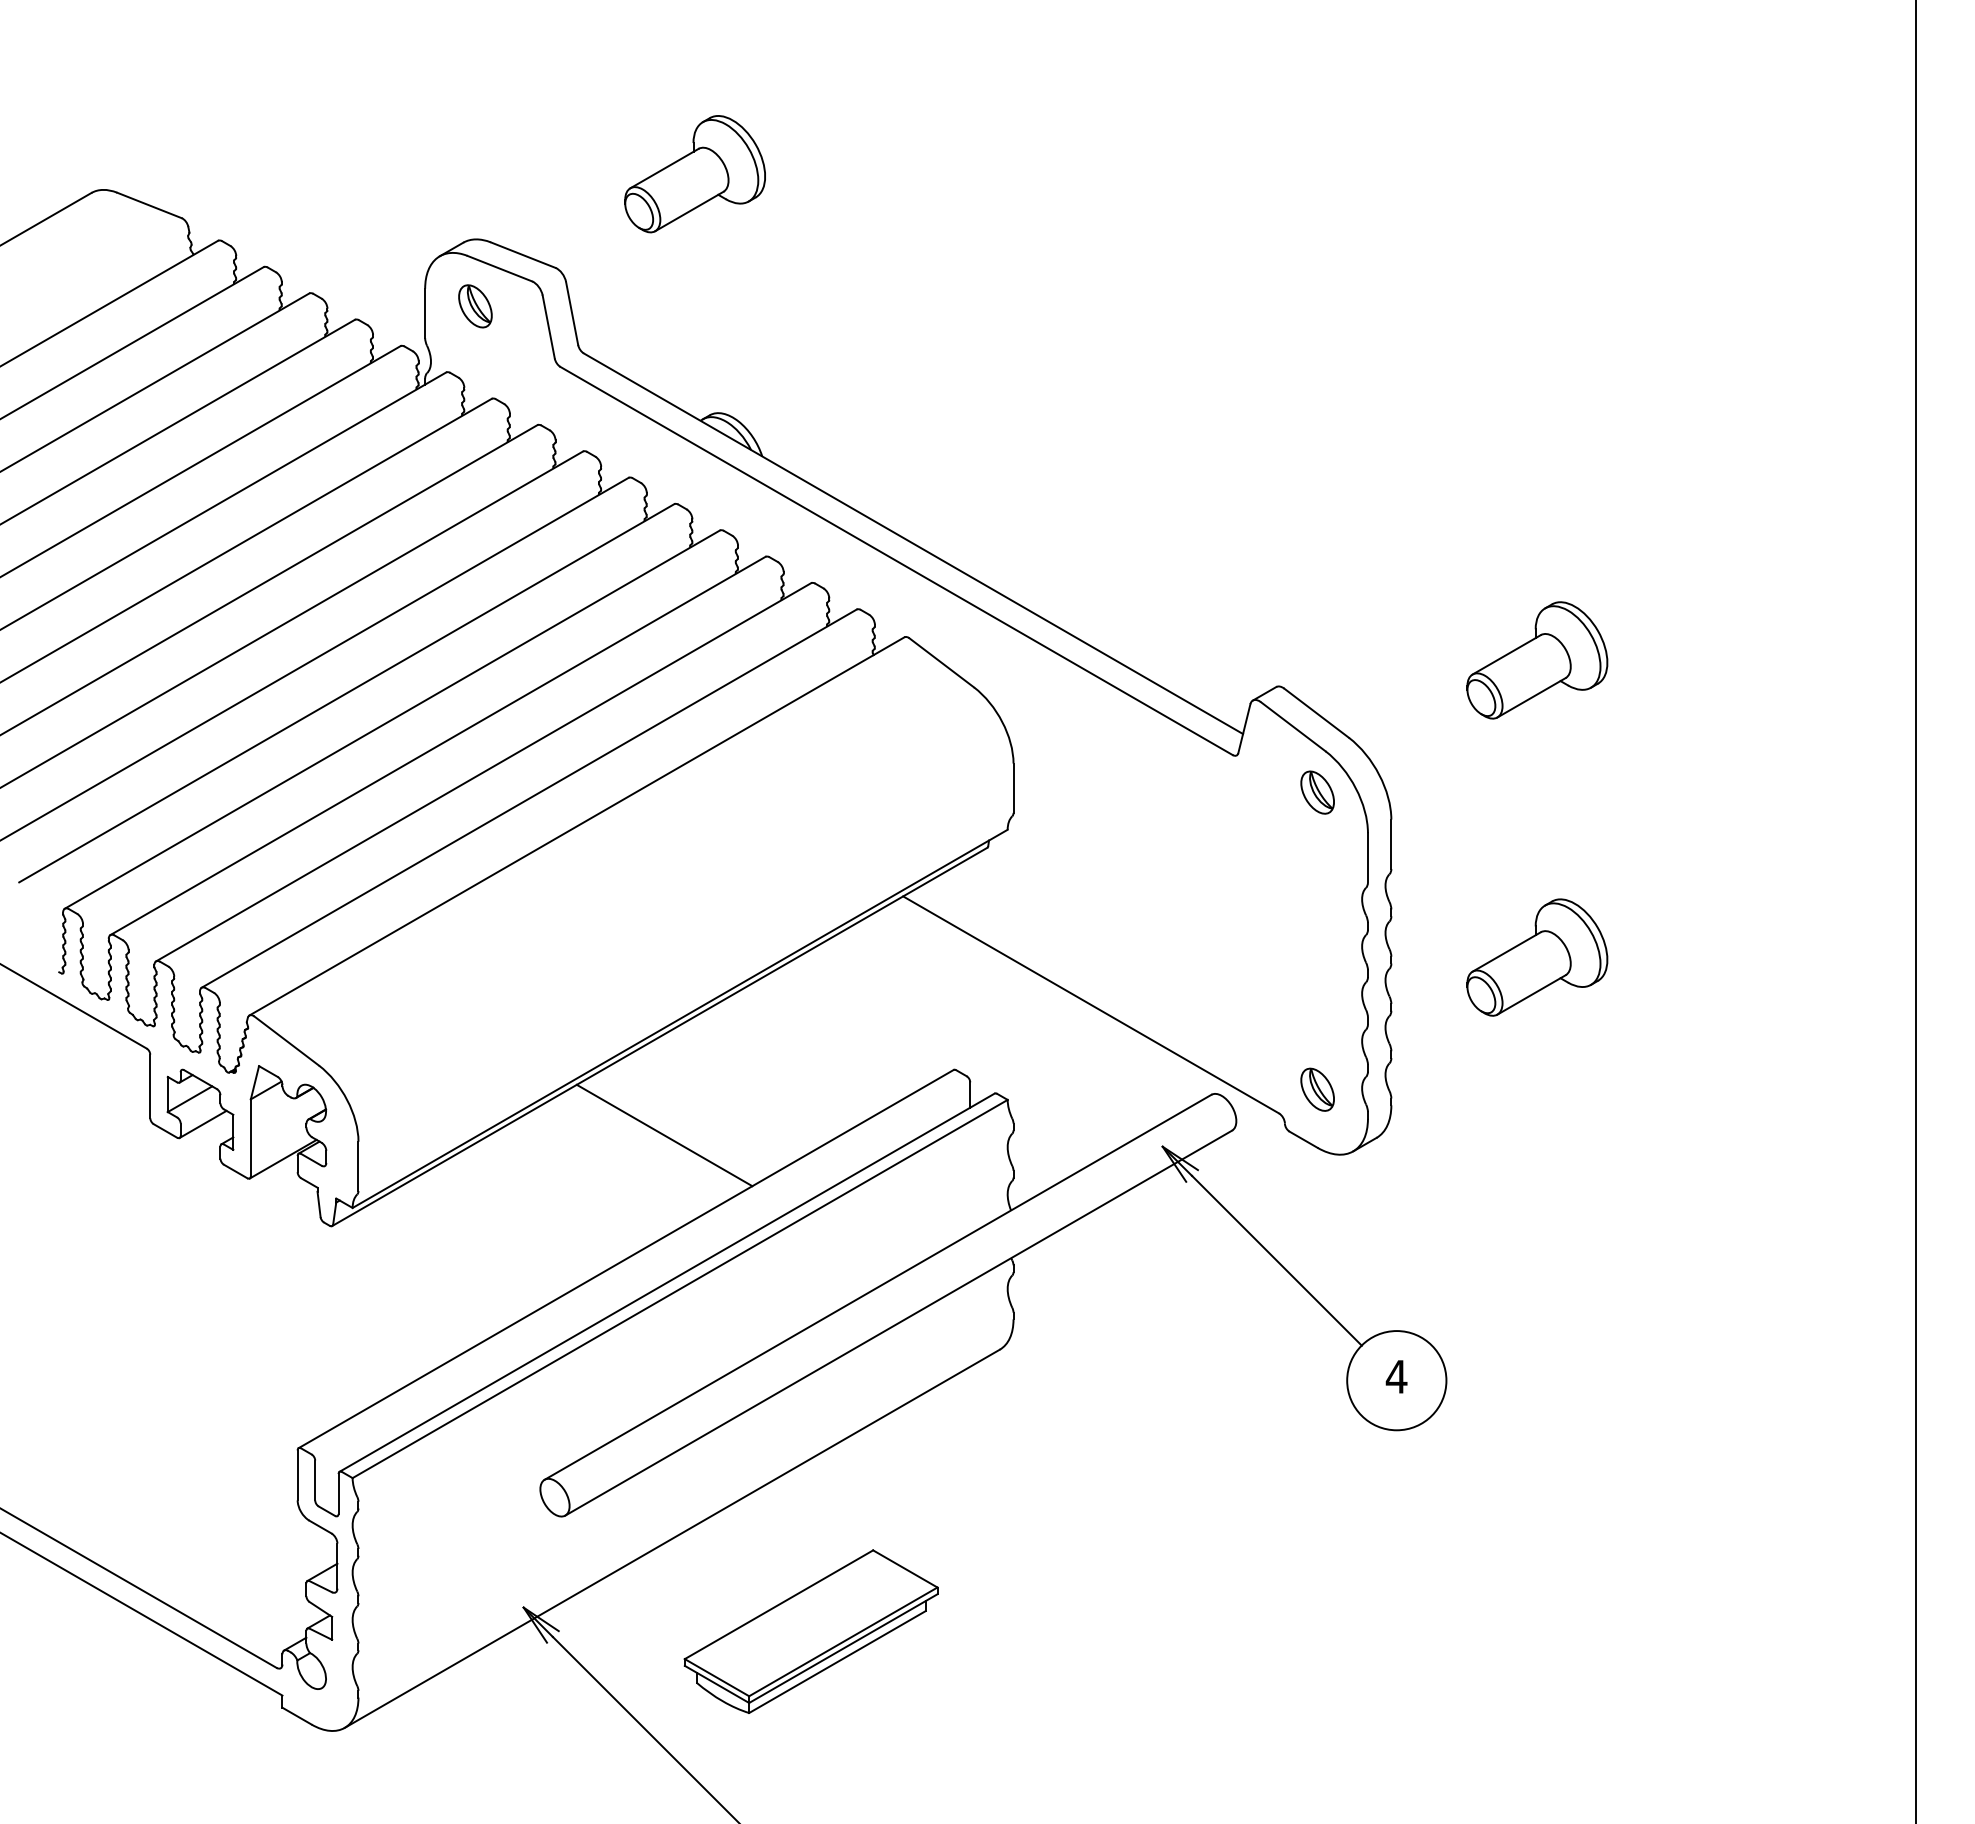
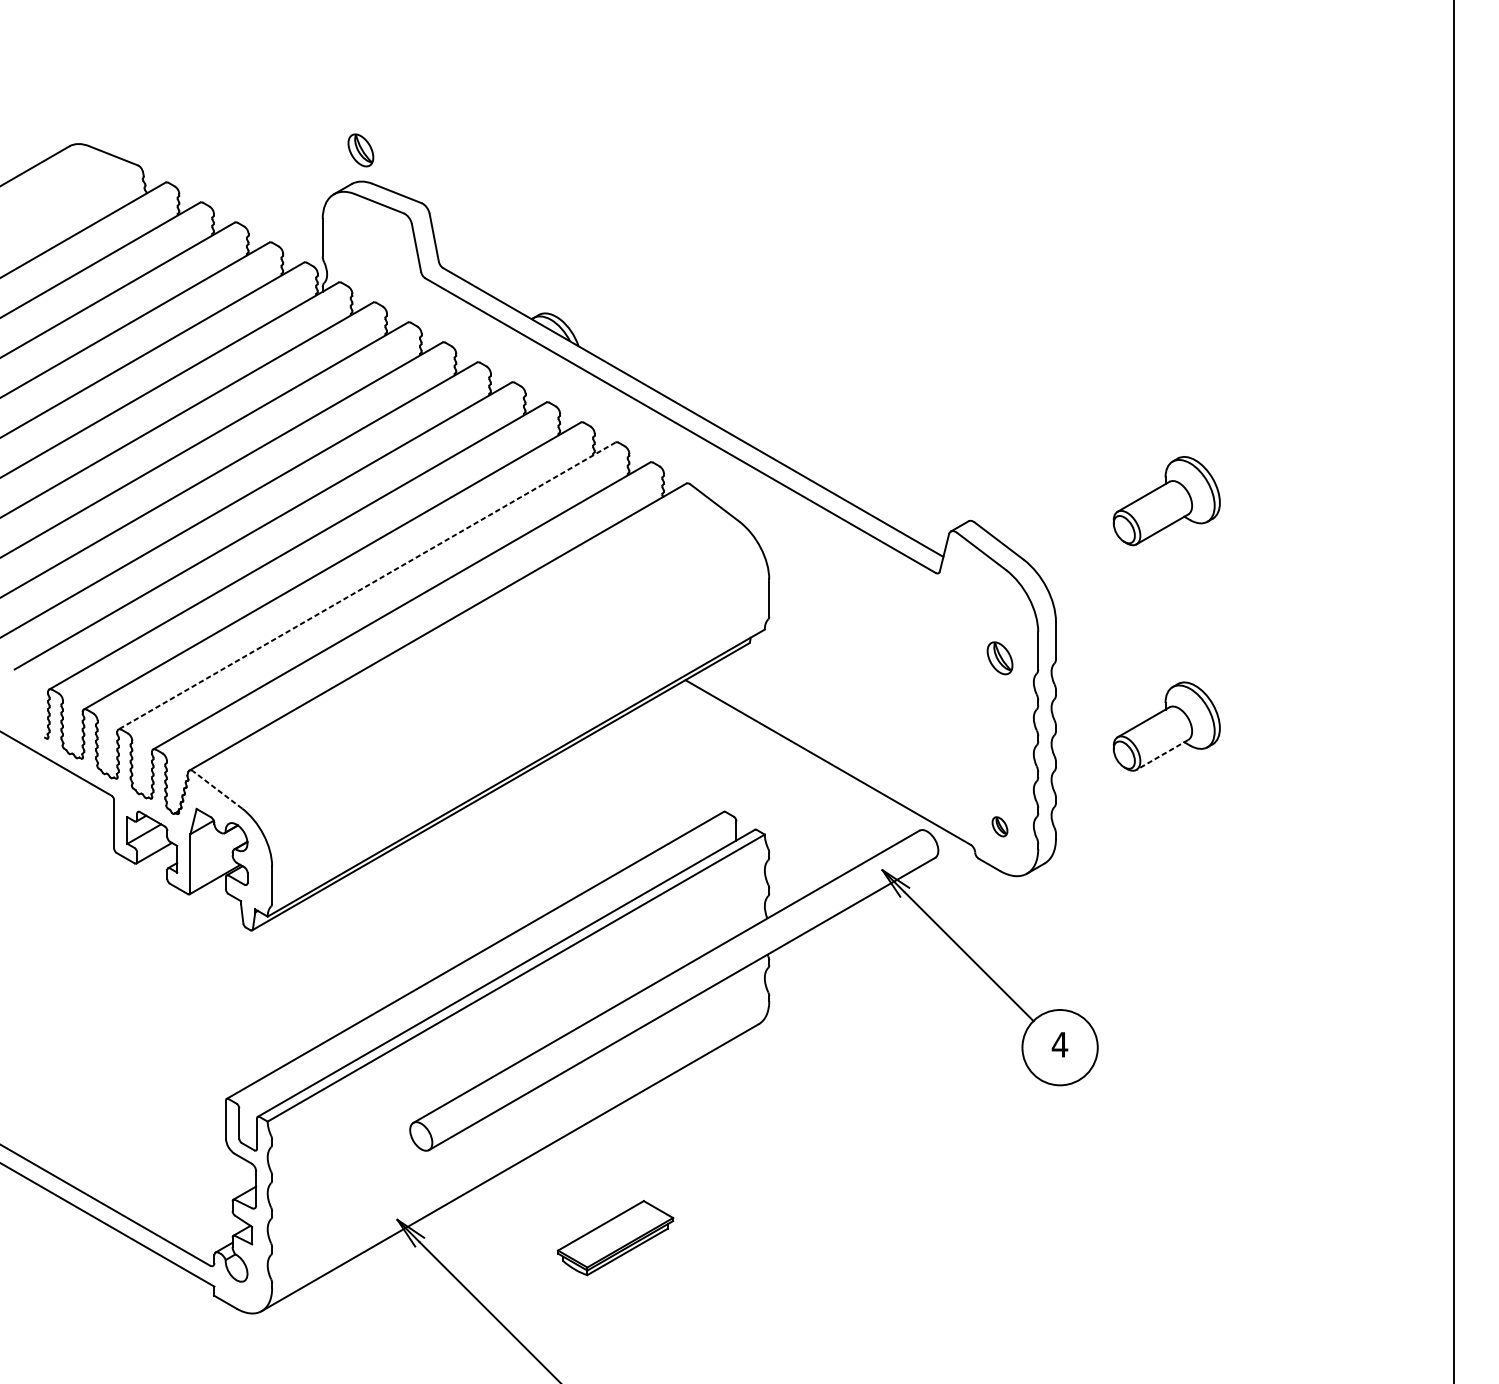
part: (694, 174) -> (527, 132), removed
part: (475, 306) -> (360, 150), moved
line: (483, 772) -> (367, 586), solid -> dashed
part: (1317, 792) -> (999, 658), moved
line: (1531, 995) -> (1162, 755), solid -> dashed
line: (286, 1041) -> (217, 790), solid -> dashed
part: (1317, 1089) -> (999, 826), size x0.6
line: (664, 1135) -> (504, 861), removed
part: (810, 1631) -> (615, 1238), size x0.6

